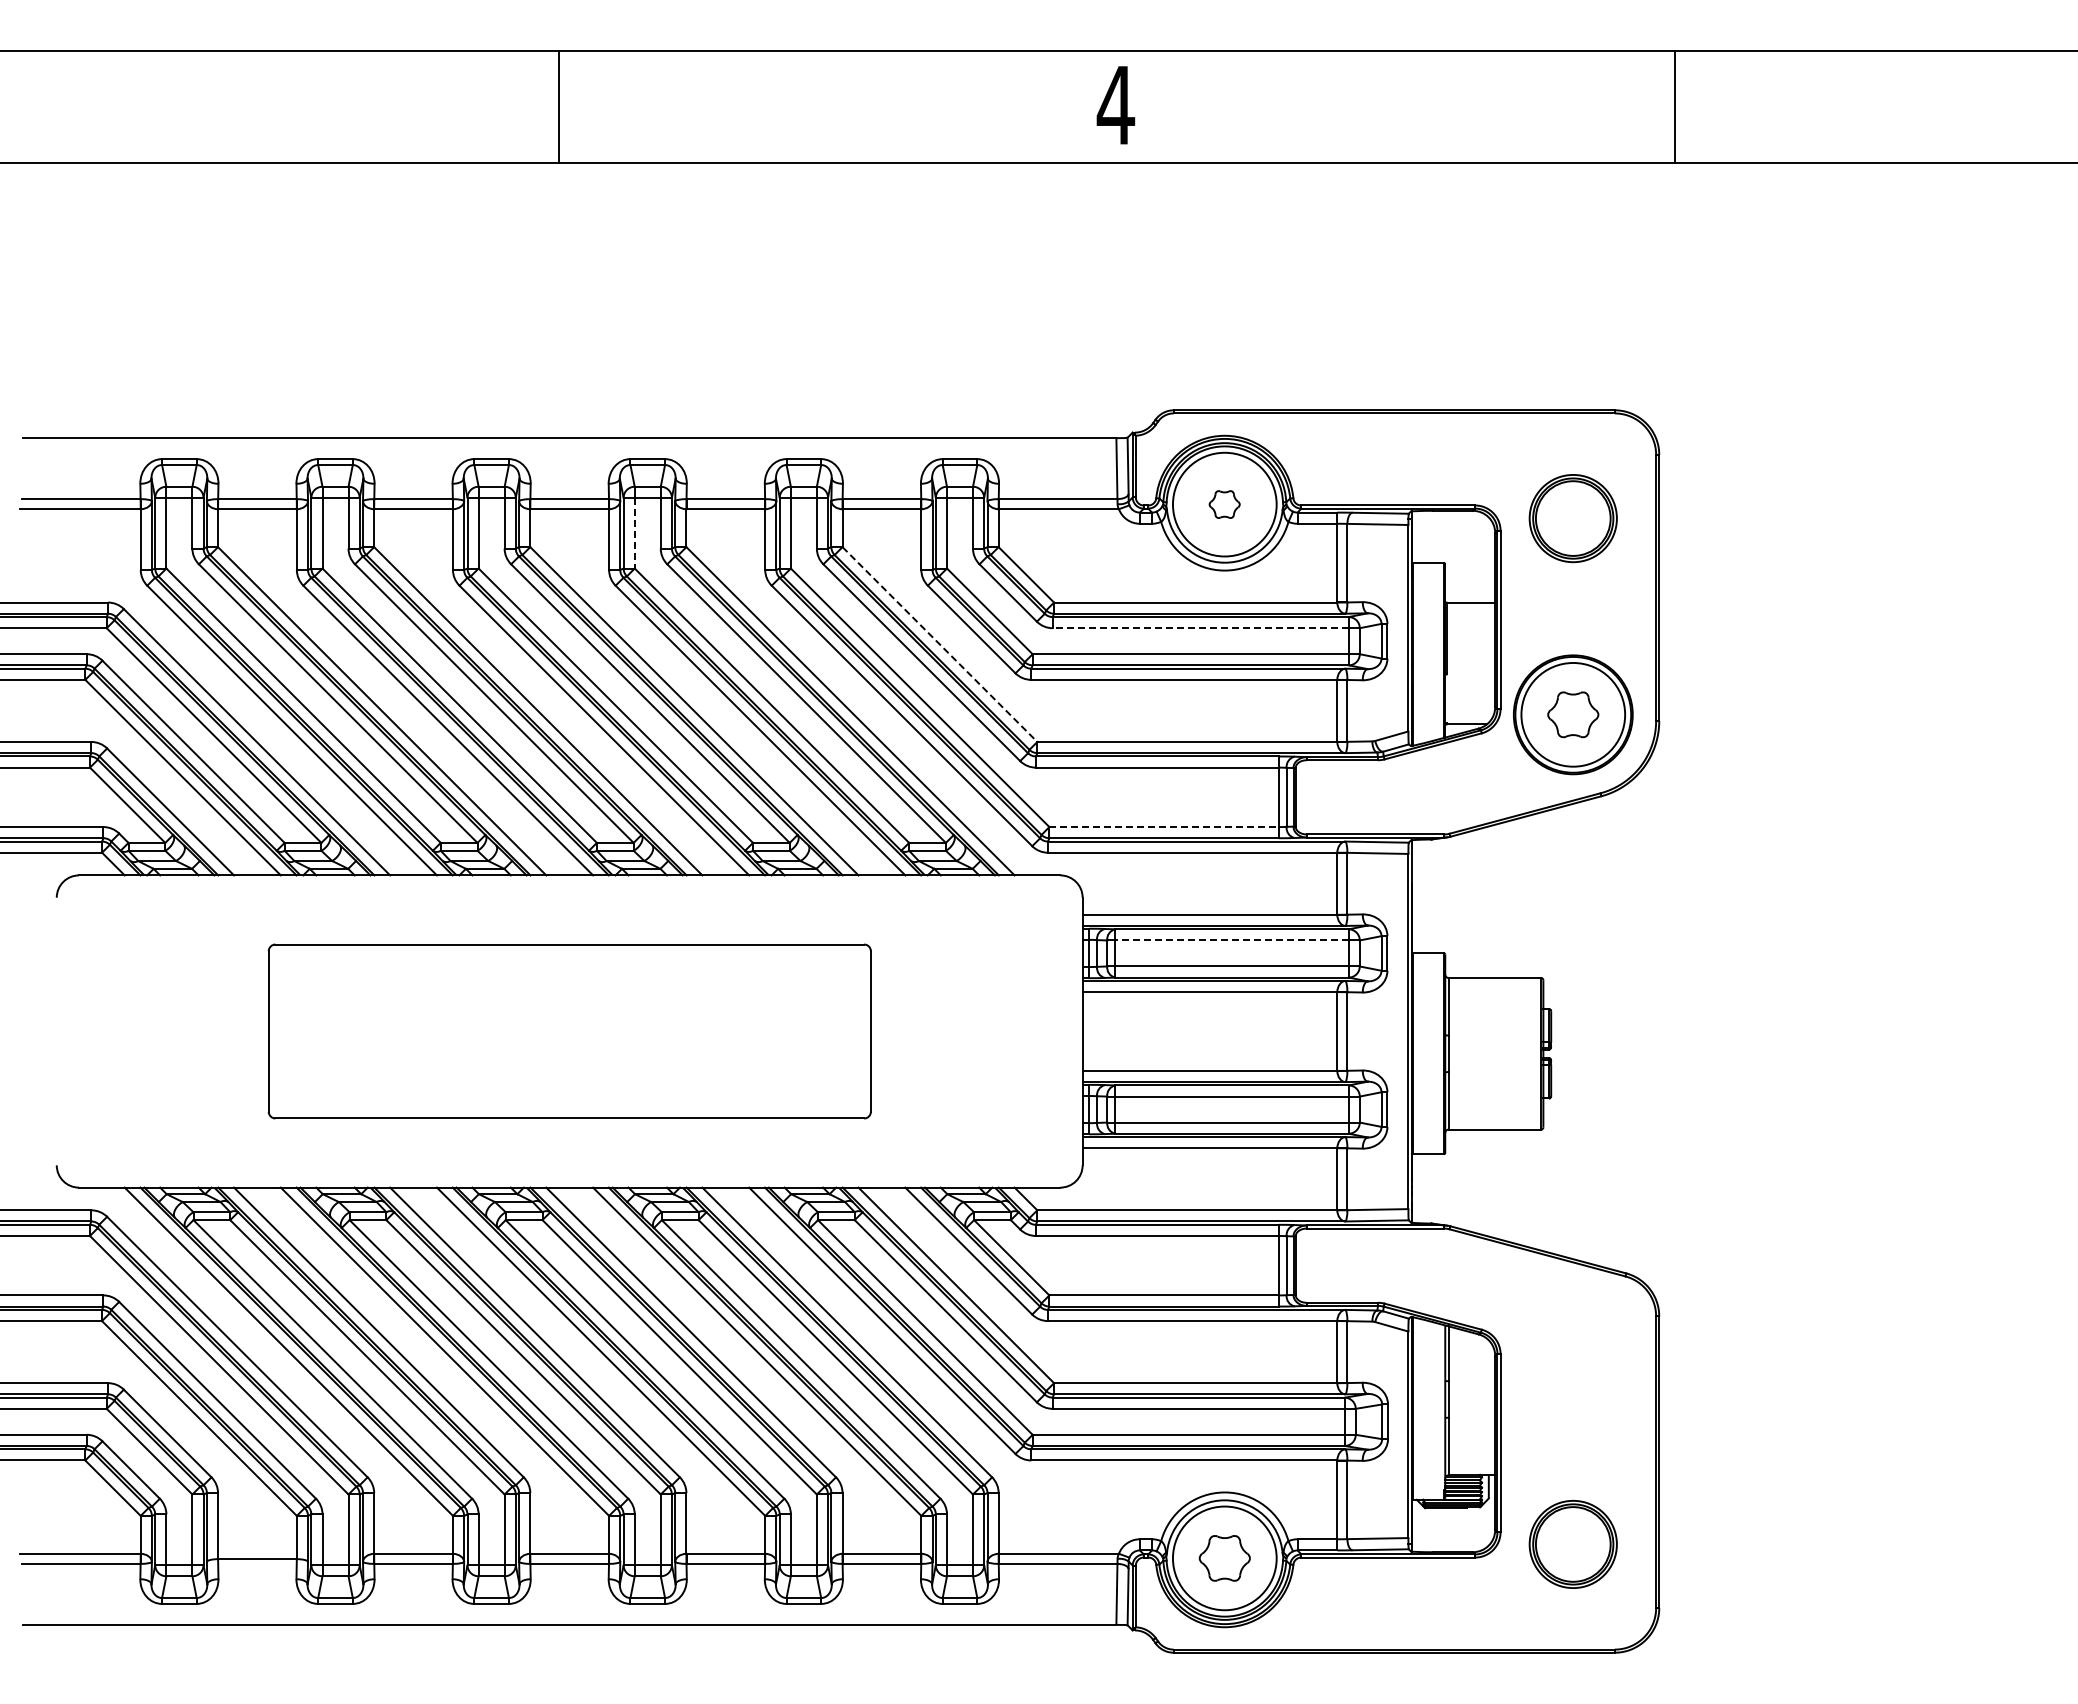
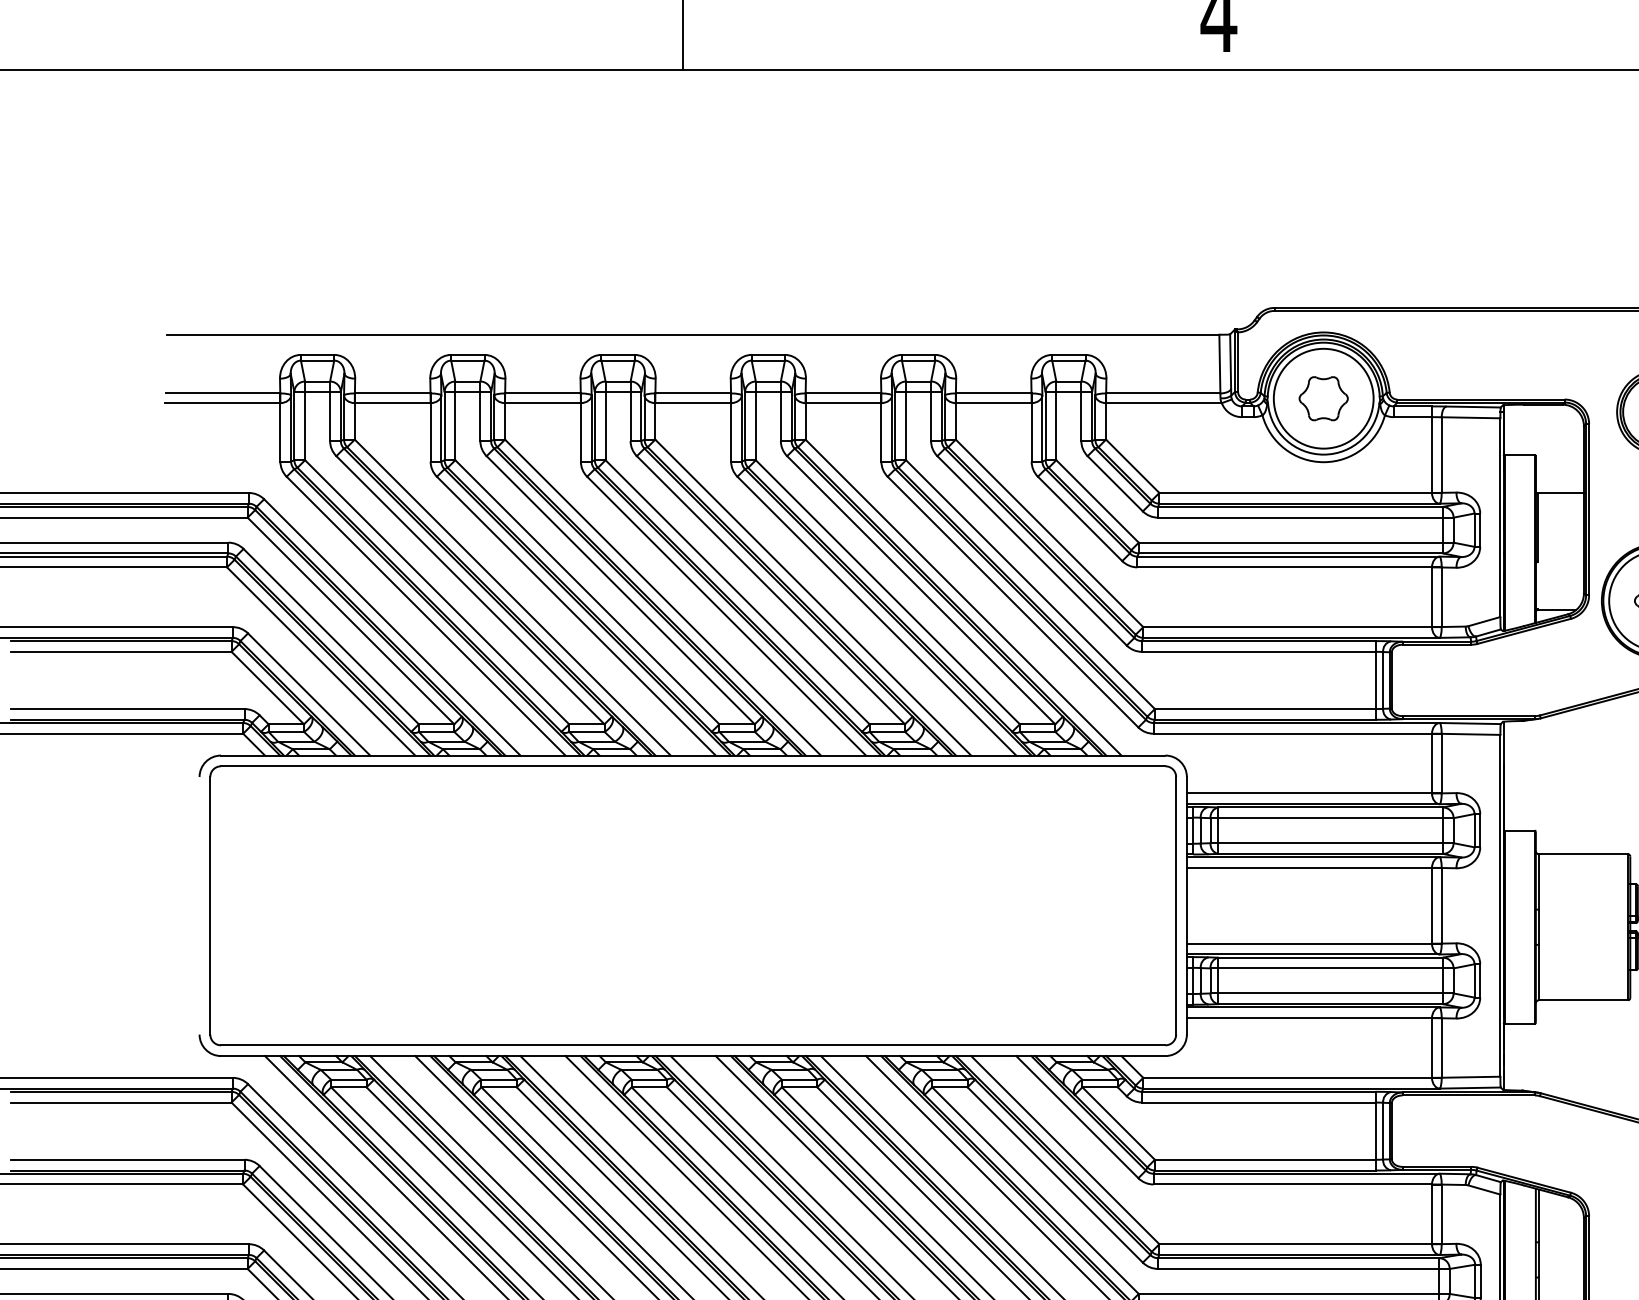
part: (1224, 504) -> (1323, 398), size x1.67
line: (634, 533) -> (755, 426), dashed -> solid
line: (1200, 628) -> (1300, 517), dashed -> solid
line: (939, 644) -> (1049, 533), dashed -> solid
line: (1164, 827) -> (1265, 709), dashed -> solid
line: (1231, 940) -> (1330, 818), dashed -> solid
part: (569, 1031) -> (693, 905), size x1.67

